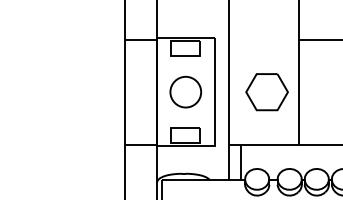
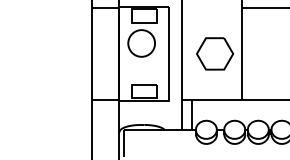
part: (185, 91) -> (141, 42), moved

